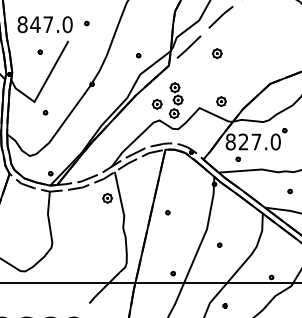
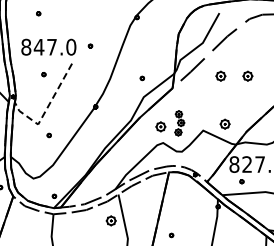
part: (243, 53) -> (247, 76), added
line: (42, 87) -> (46, 110), solid -> dashed
part: (175, 100) -> (179, 123), size x0.7

